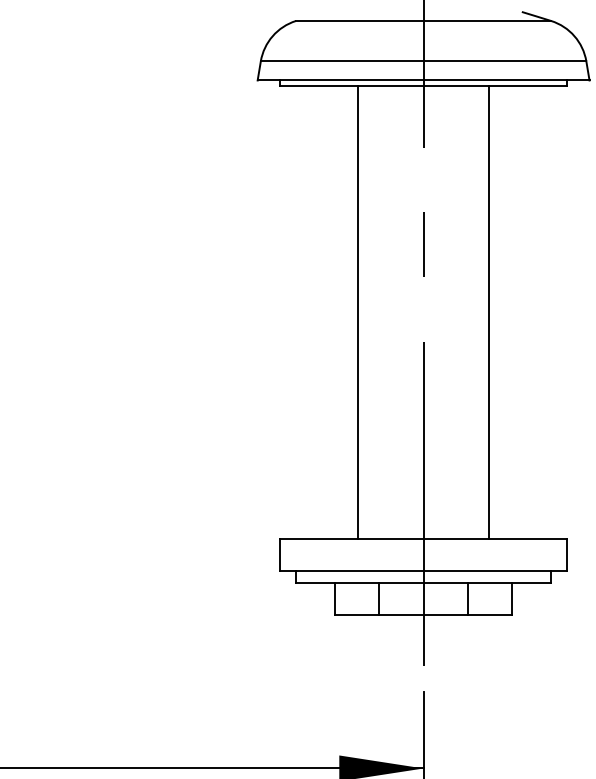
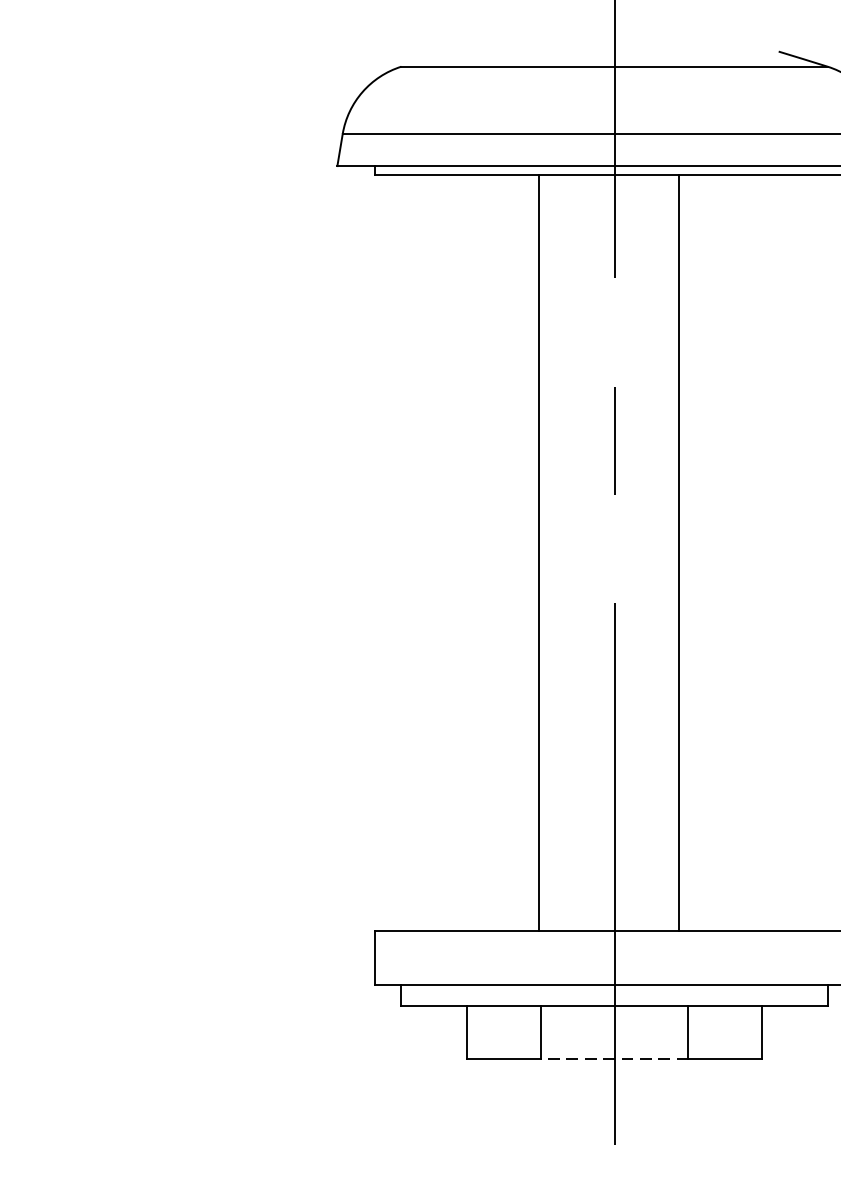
line: (358, 311) -> (539, 551), moved
line: (489, 311) -> (679, 551), moved
line: (423, 615) -> (614, 1059), solid -> dashed

